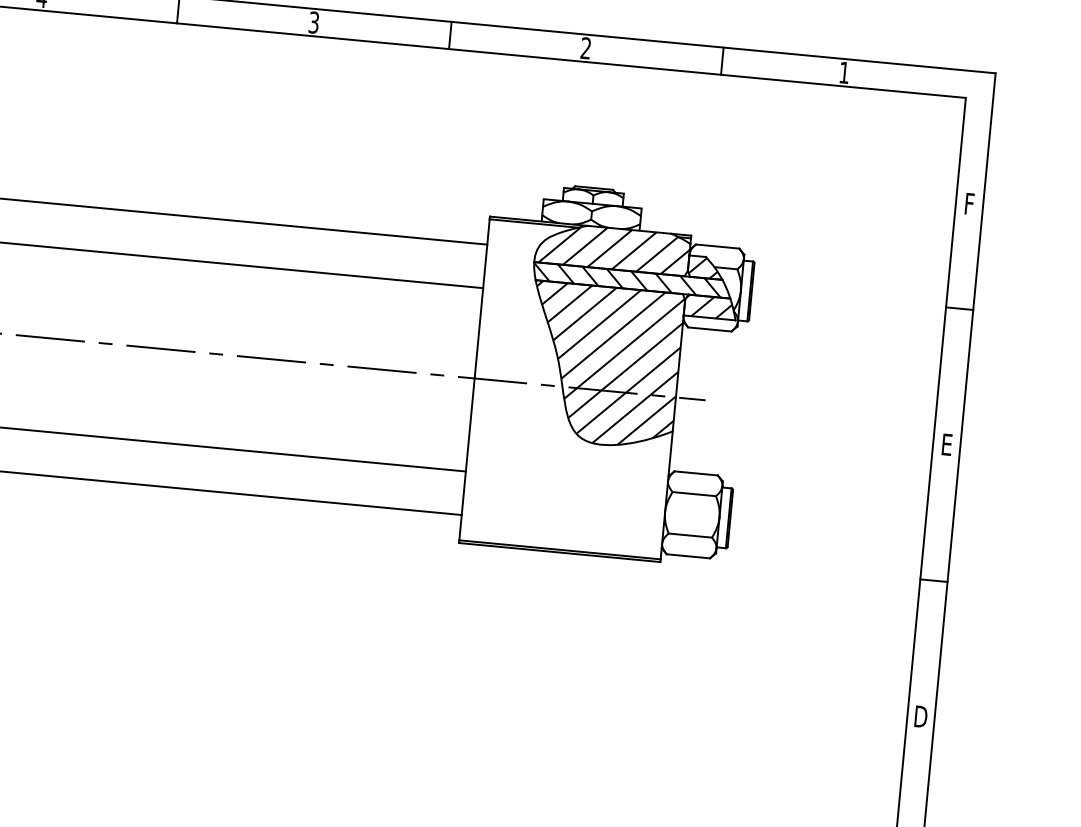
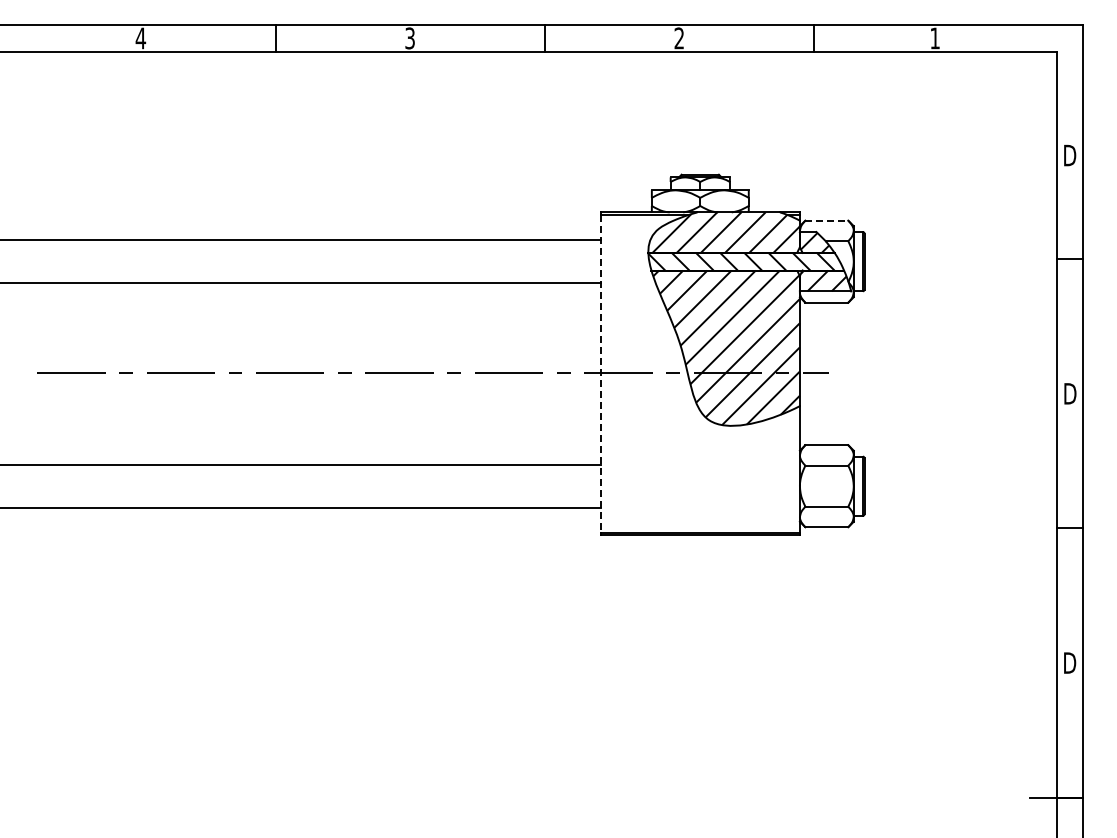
text: (970, 204) -> (1070, 155), F -> D
line: (718, 246) -> (827, 220), solid -> dashed
line: (474, 379) -> (600, 373), solid -> dashed
text: (947, 444) -> (1070, 393), E -> D

